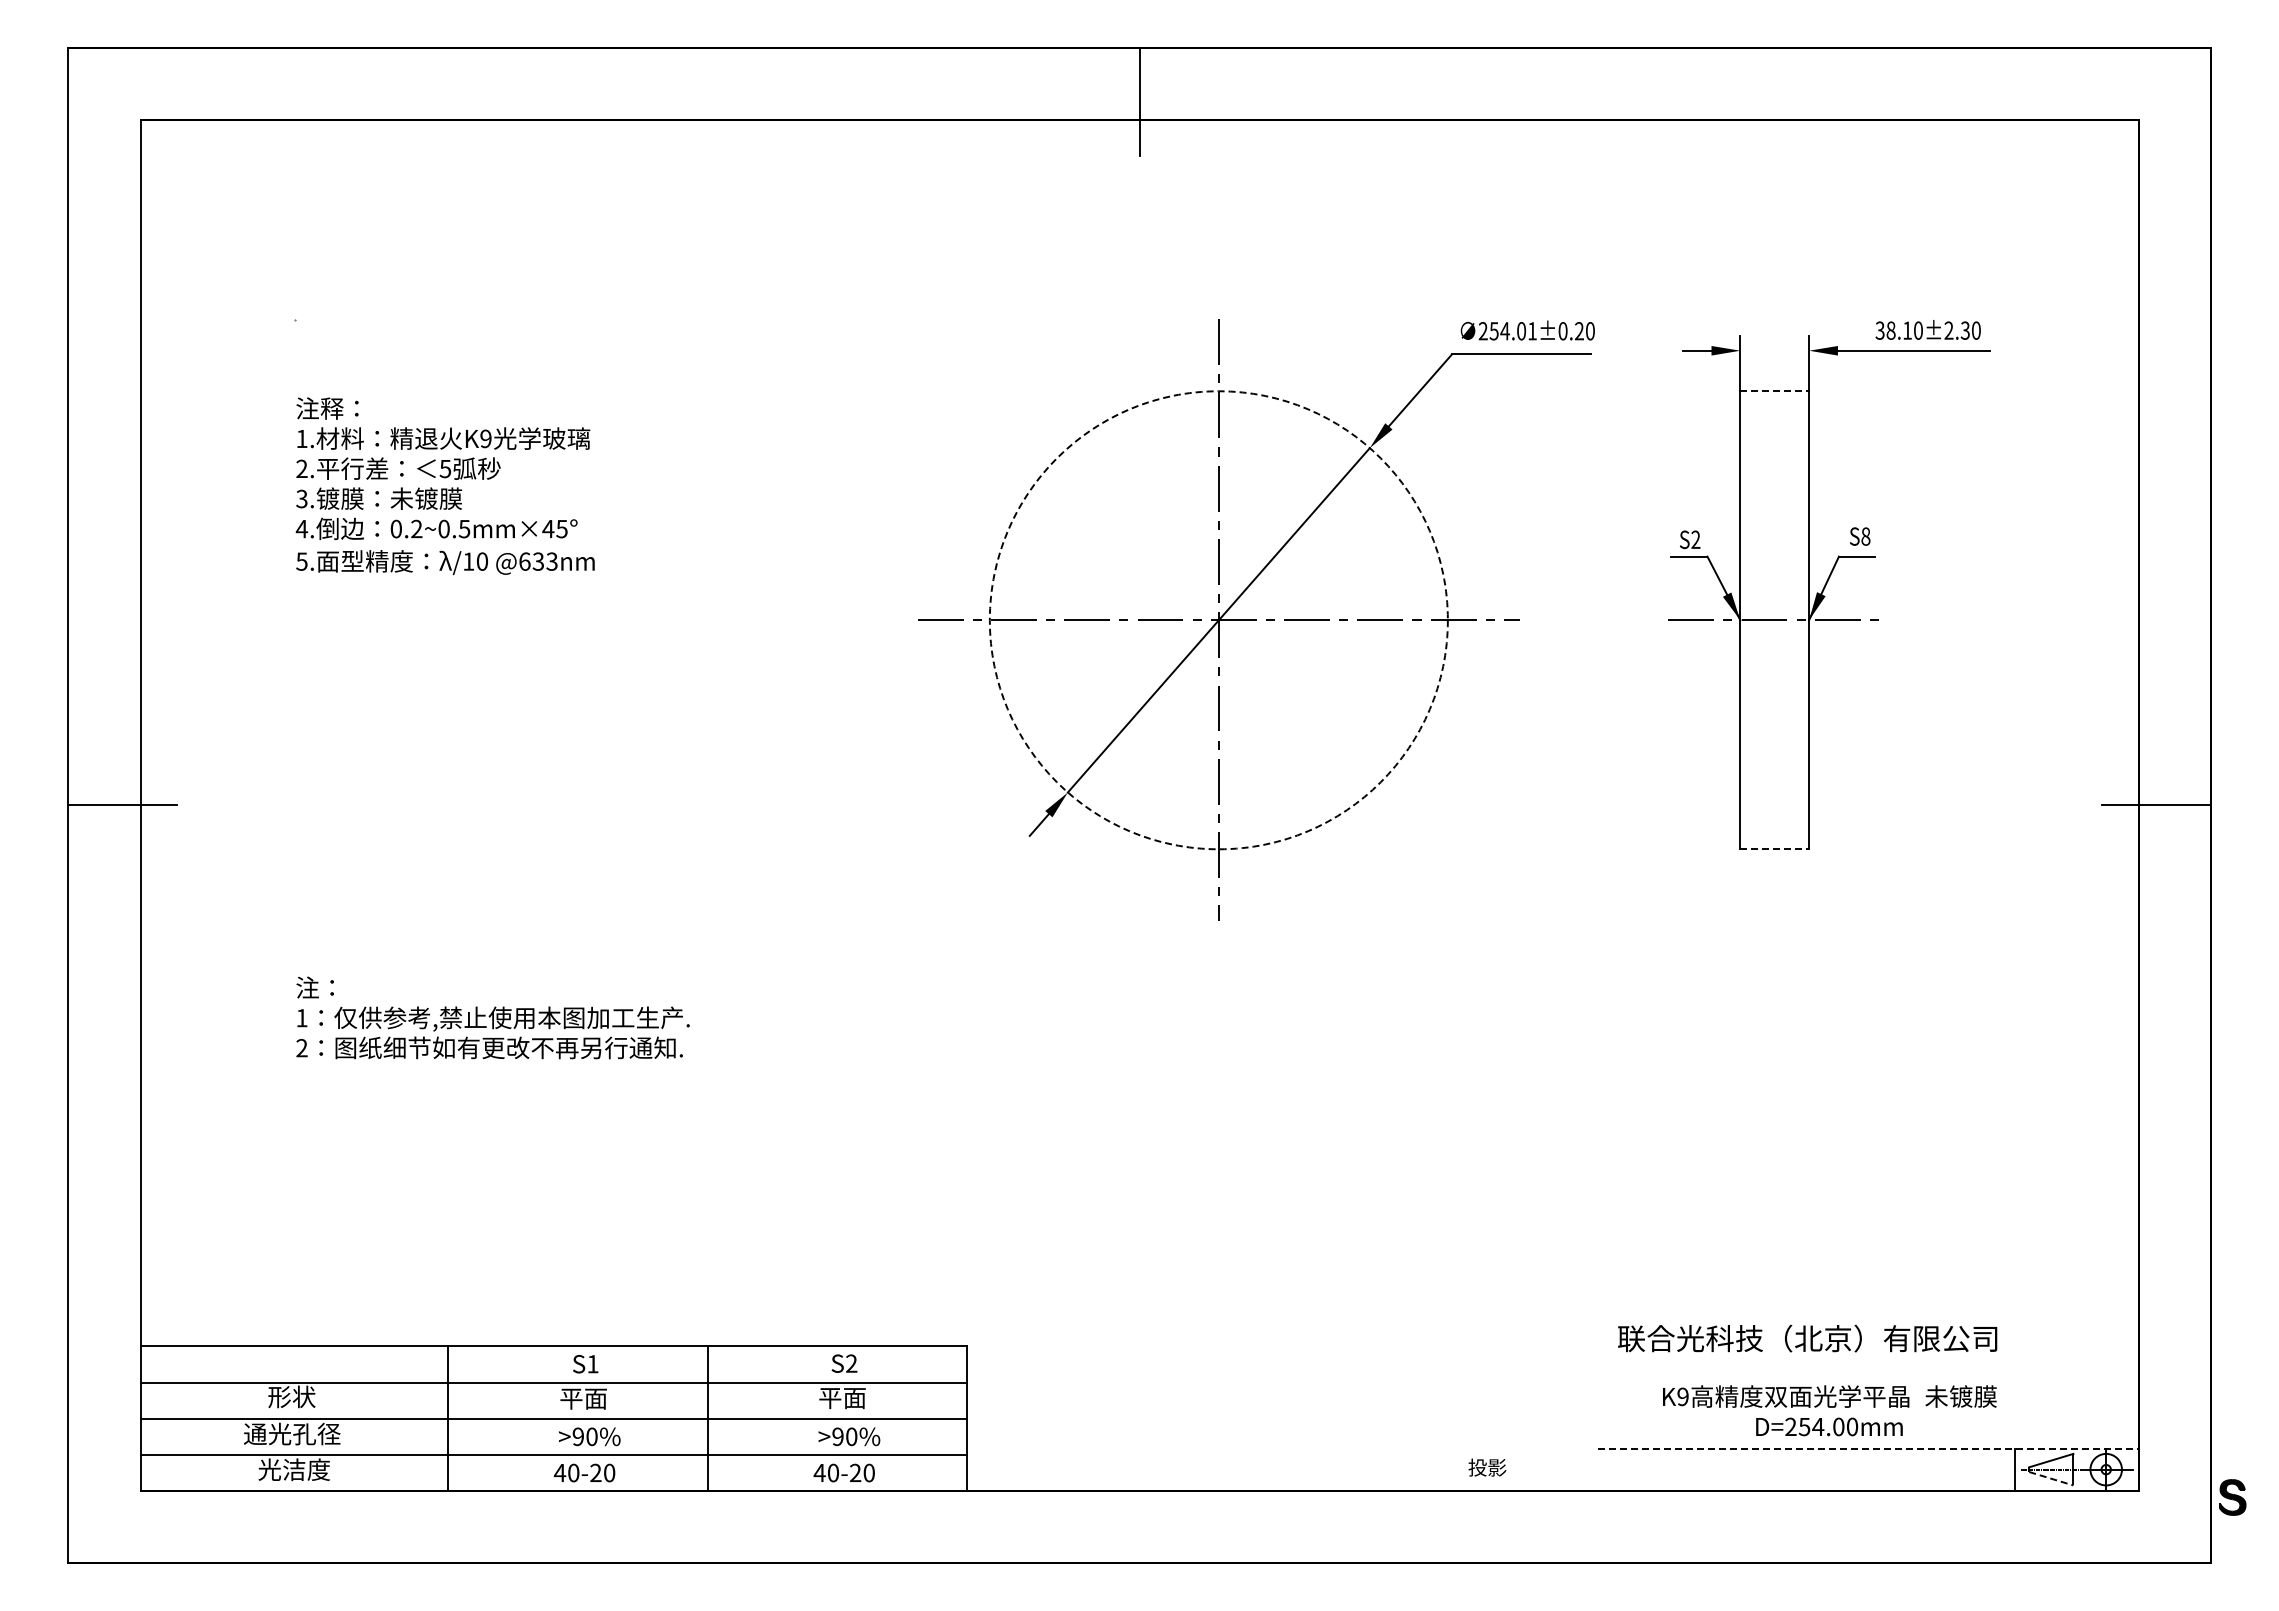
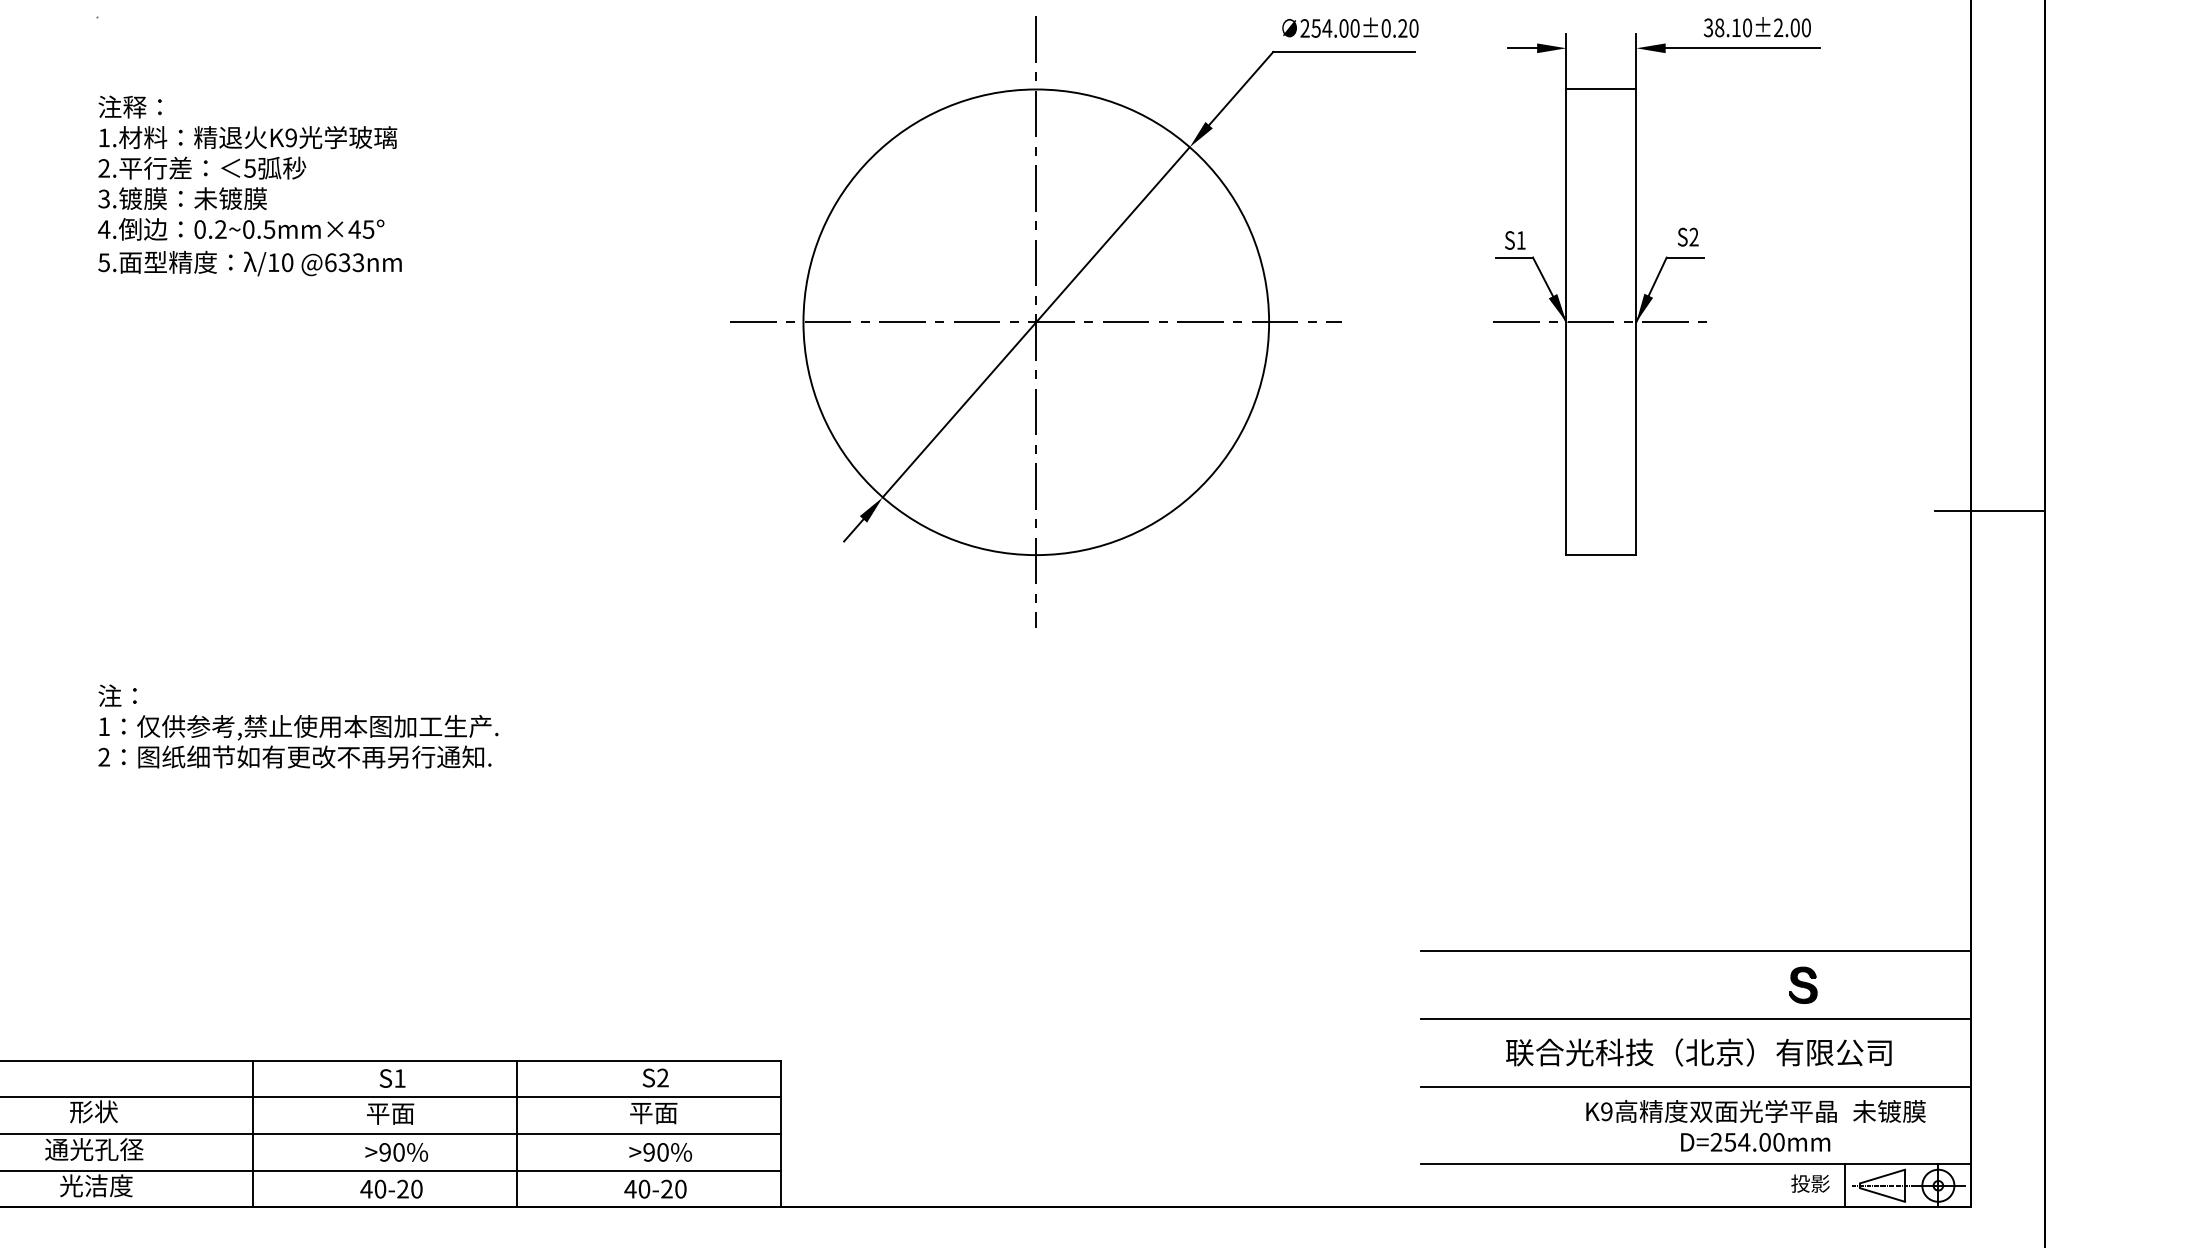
text: (1964, 330) -> (1794, 27), 38.10±2.30 -> 38.10±2.00
text: (1532, 331) -> (1355, 28), 254.01±0.20 -> 254.00±0.20
line: (1775, 391) -> (1602, 89), dashed -> solid
text: (1865, 536) -> (1693, 237), S8 -> S2
text: (1695, 539) -> (1520, 240), S2 -> S1
circle: (1218, 620) -> (1035, 322), dashed -> solid
line: (1775, 849) -> (1602, 555), dashed -> solid
line: (1867, 1238) -> (1695, 950), added
line: (1867, 1305) -> (1695, 1018), added
text: (1807, 1338) -> (1698, 1052), moved
line: (1867, 1372) -> (1695, 1087), added
text: (1829, 1410) -> (1755, 1125), moved
line: (1868, 1448) -> (1696, 1164), dashed -> solid
text: (1487, 1467) -> (1810, 1183), moved
line: (2051, 1478) -> (1882, 1194), dashed -> solid
part: (2232, 1497) -> (1803, 985), moved

